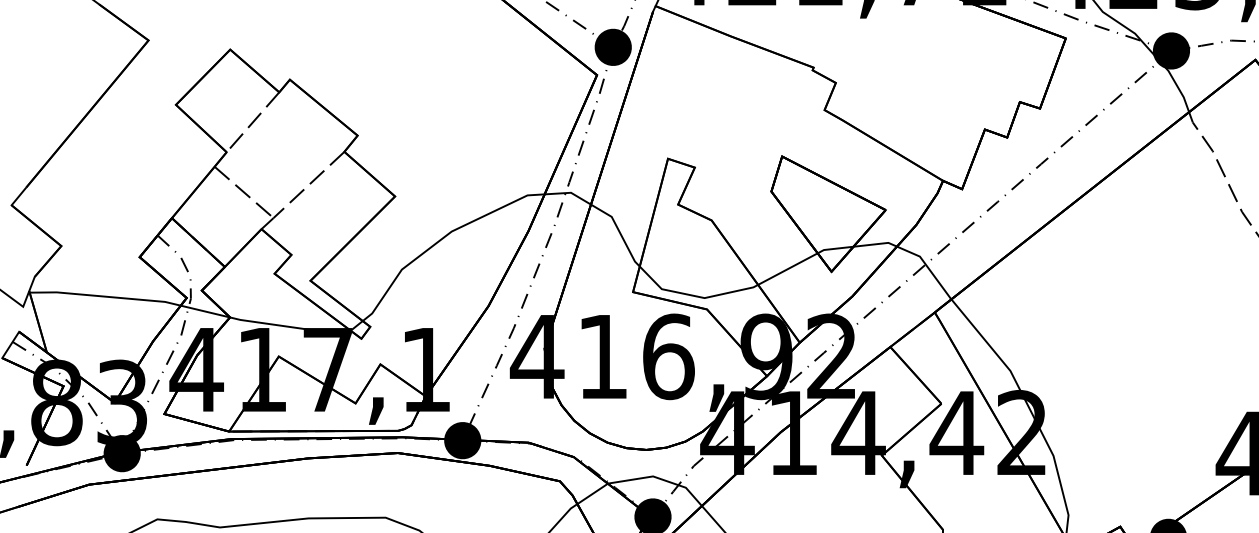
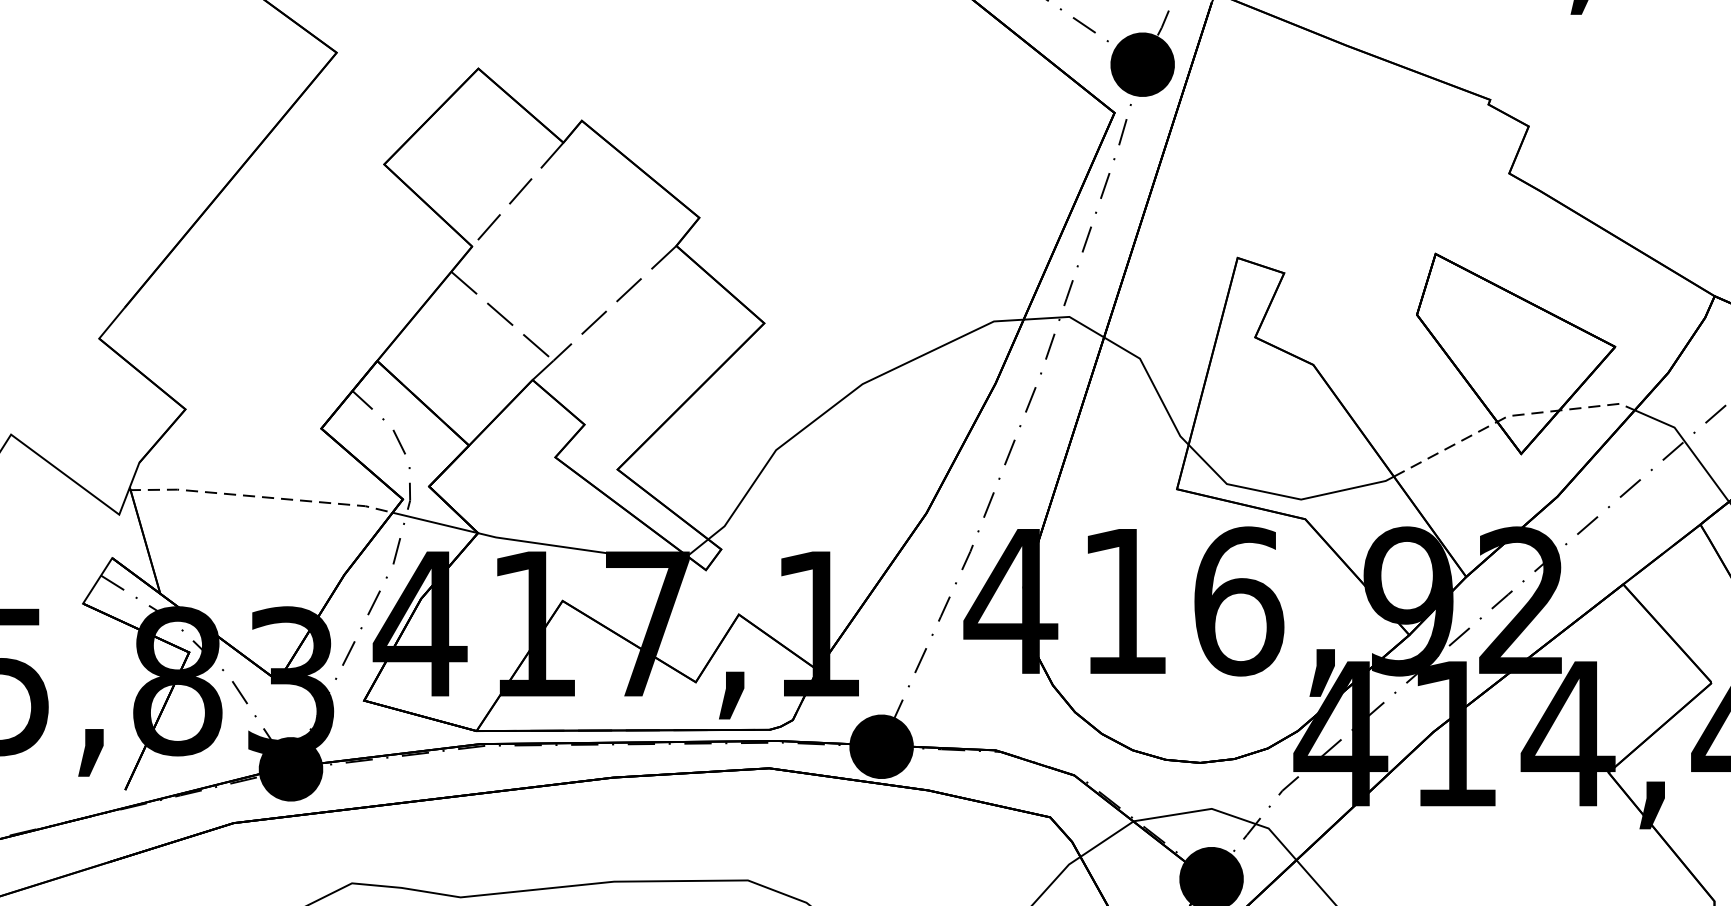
line: (823, 250) -> (1507, 417), solid -> dashed
line: (105, 296) -> (262, 496), solid -> dashed

